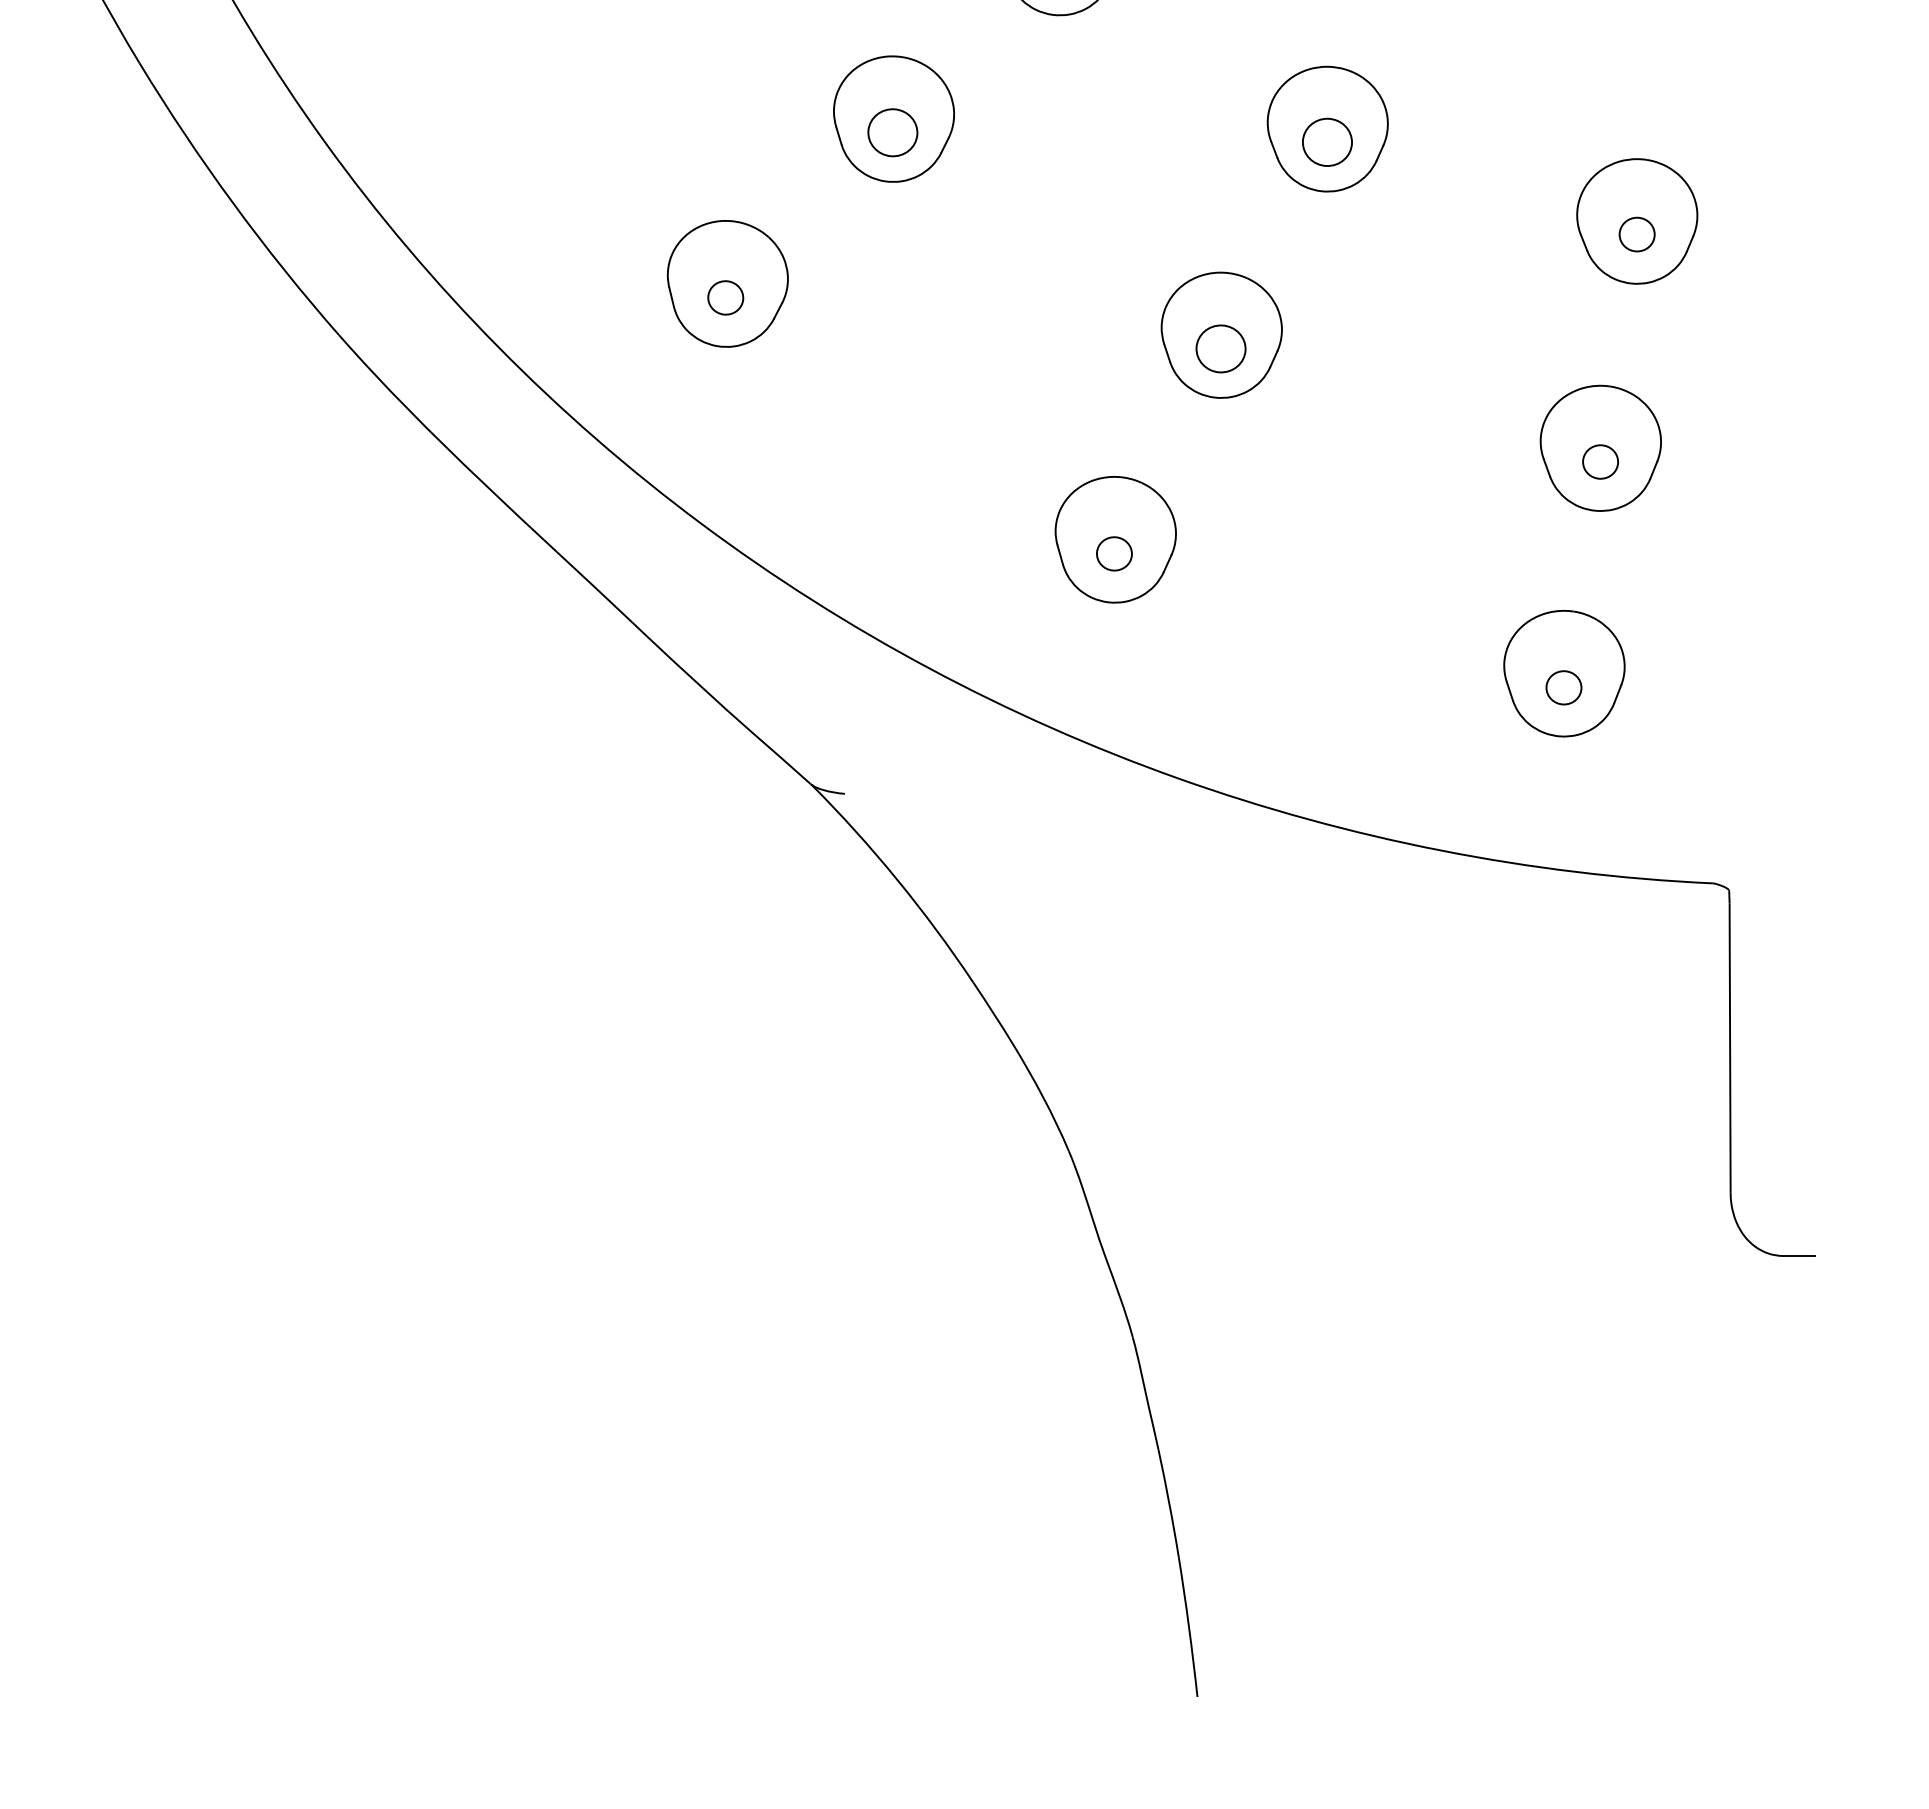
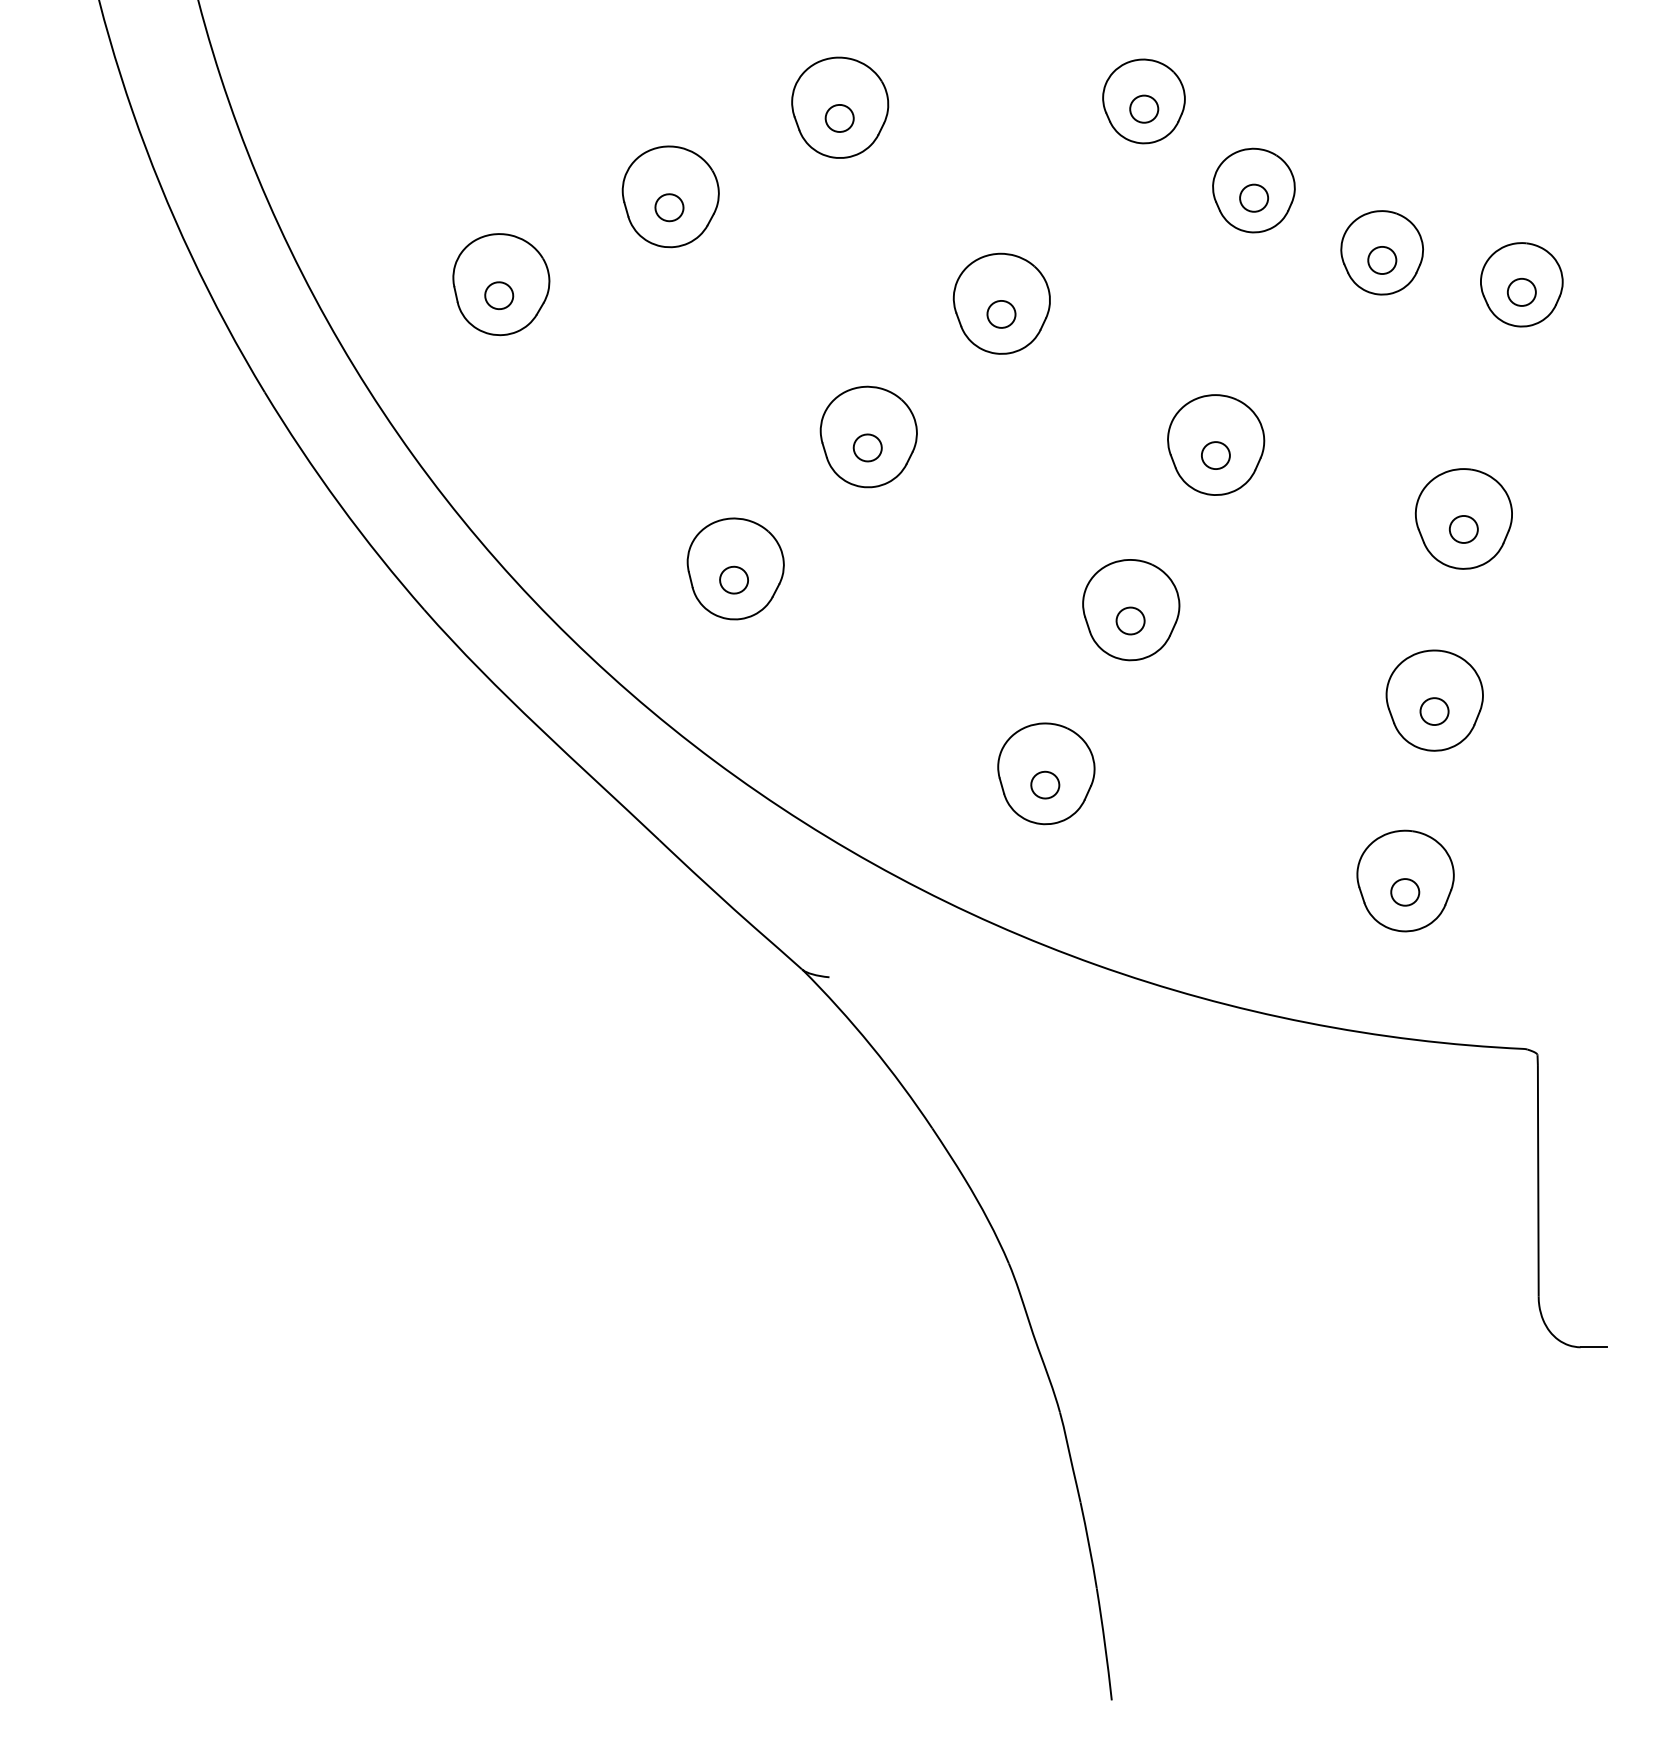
part: (892, 132) -> (867, 447), size x0.71
part: (1327, 142) -> (1215, 455), size x0.71
part: (1220, 348) -> (1130, 620), size x0.71

